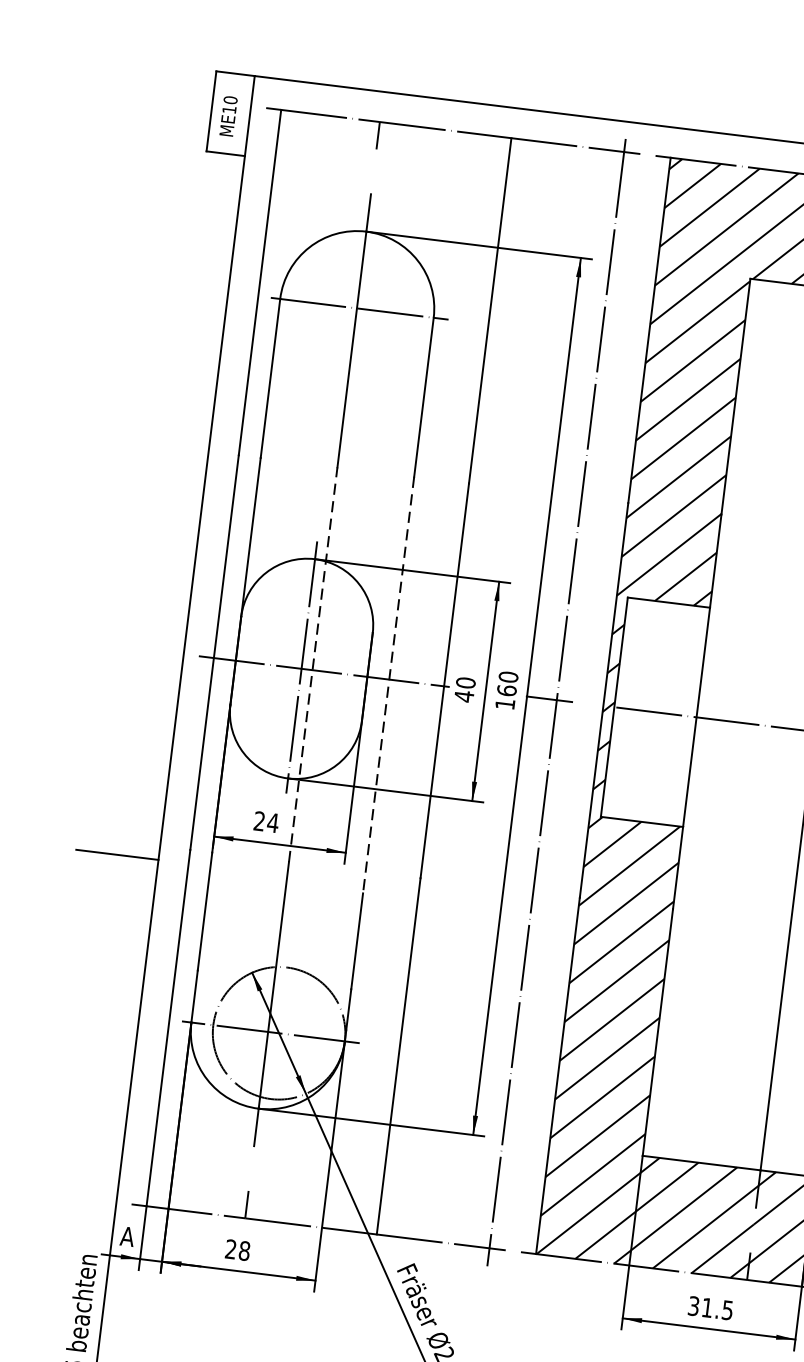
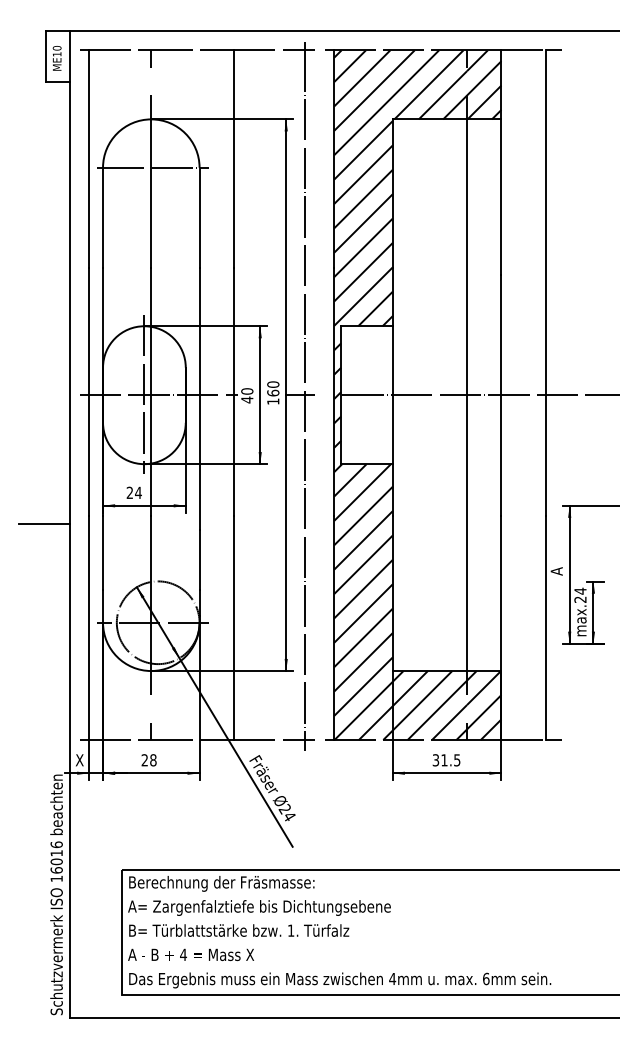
line: (313, 664) -> (151, 391), dashed -> solid
line: (388, 686) -> (199, 399), dashed -> solid
text: (127, 1236) -> (79, 760), A -> X

